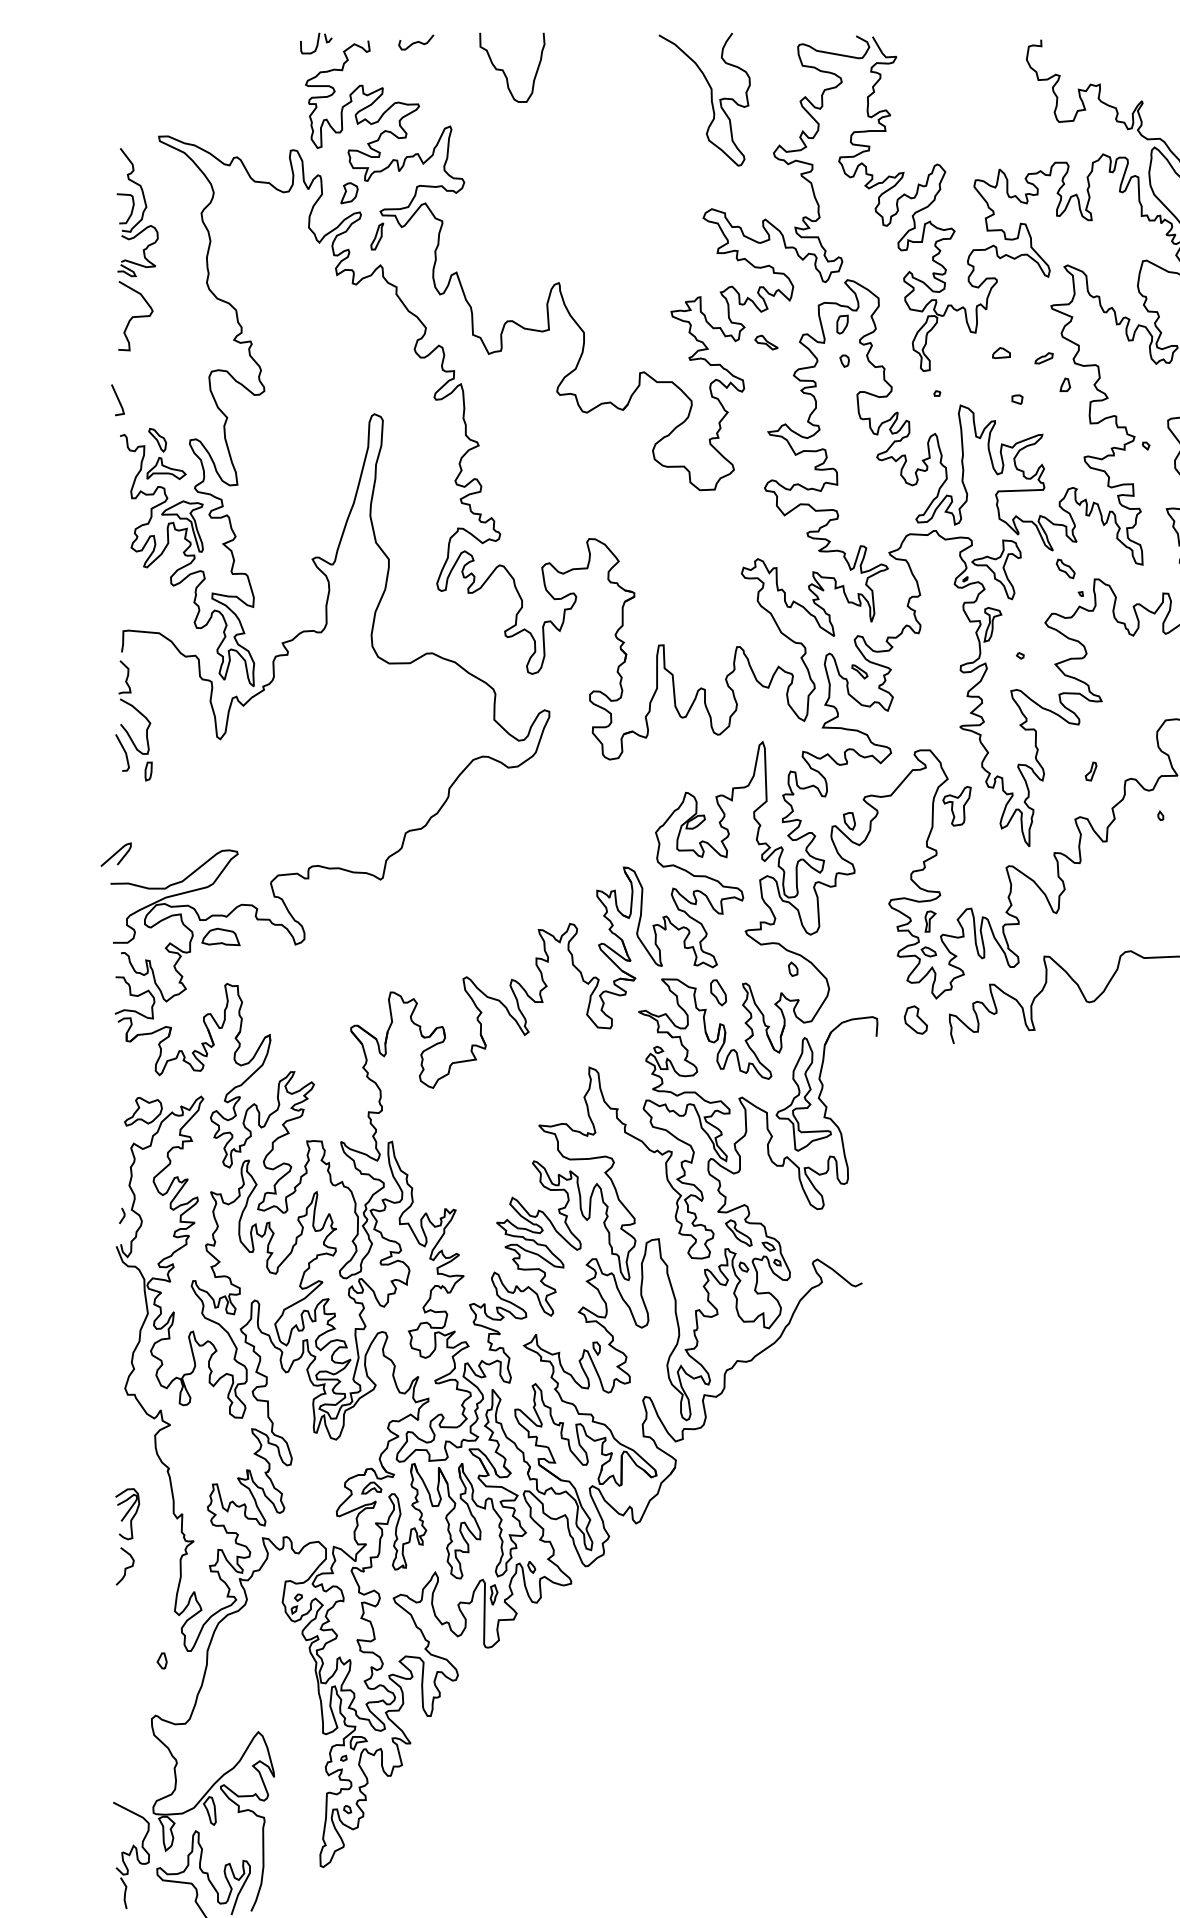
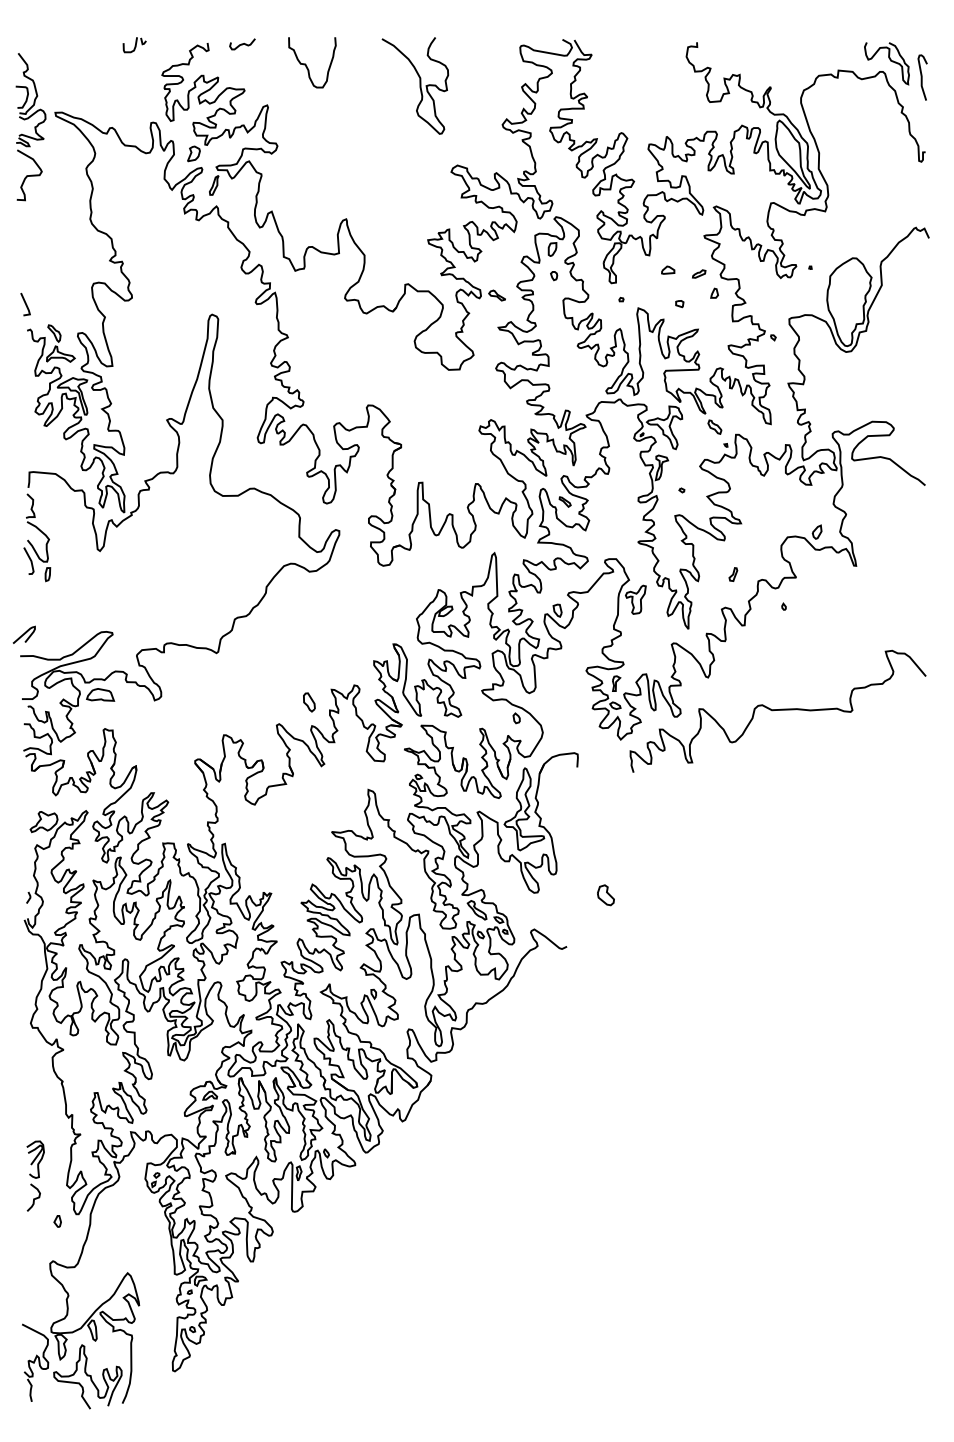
part: (315, 44) -> (134, 45), moved
curve: (710, 99) -> (419, 85), moved
part: (137, 250) -> (30, 127), moved
part: (765, 342) -> (496, 295), moved
part: (718, 992) -> (309, 702), moved
part: (915, 1020) -> (605, 895), moved
part: (127, 1535) -> (35, 1175), moved

